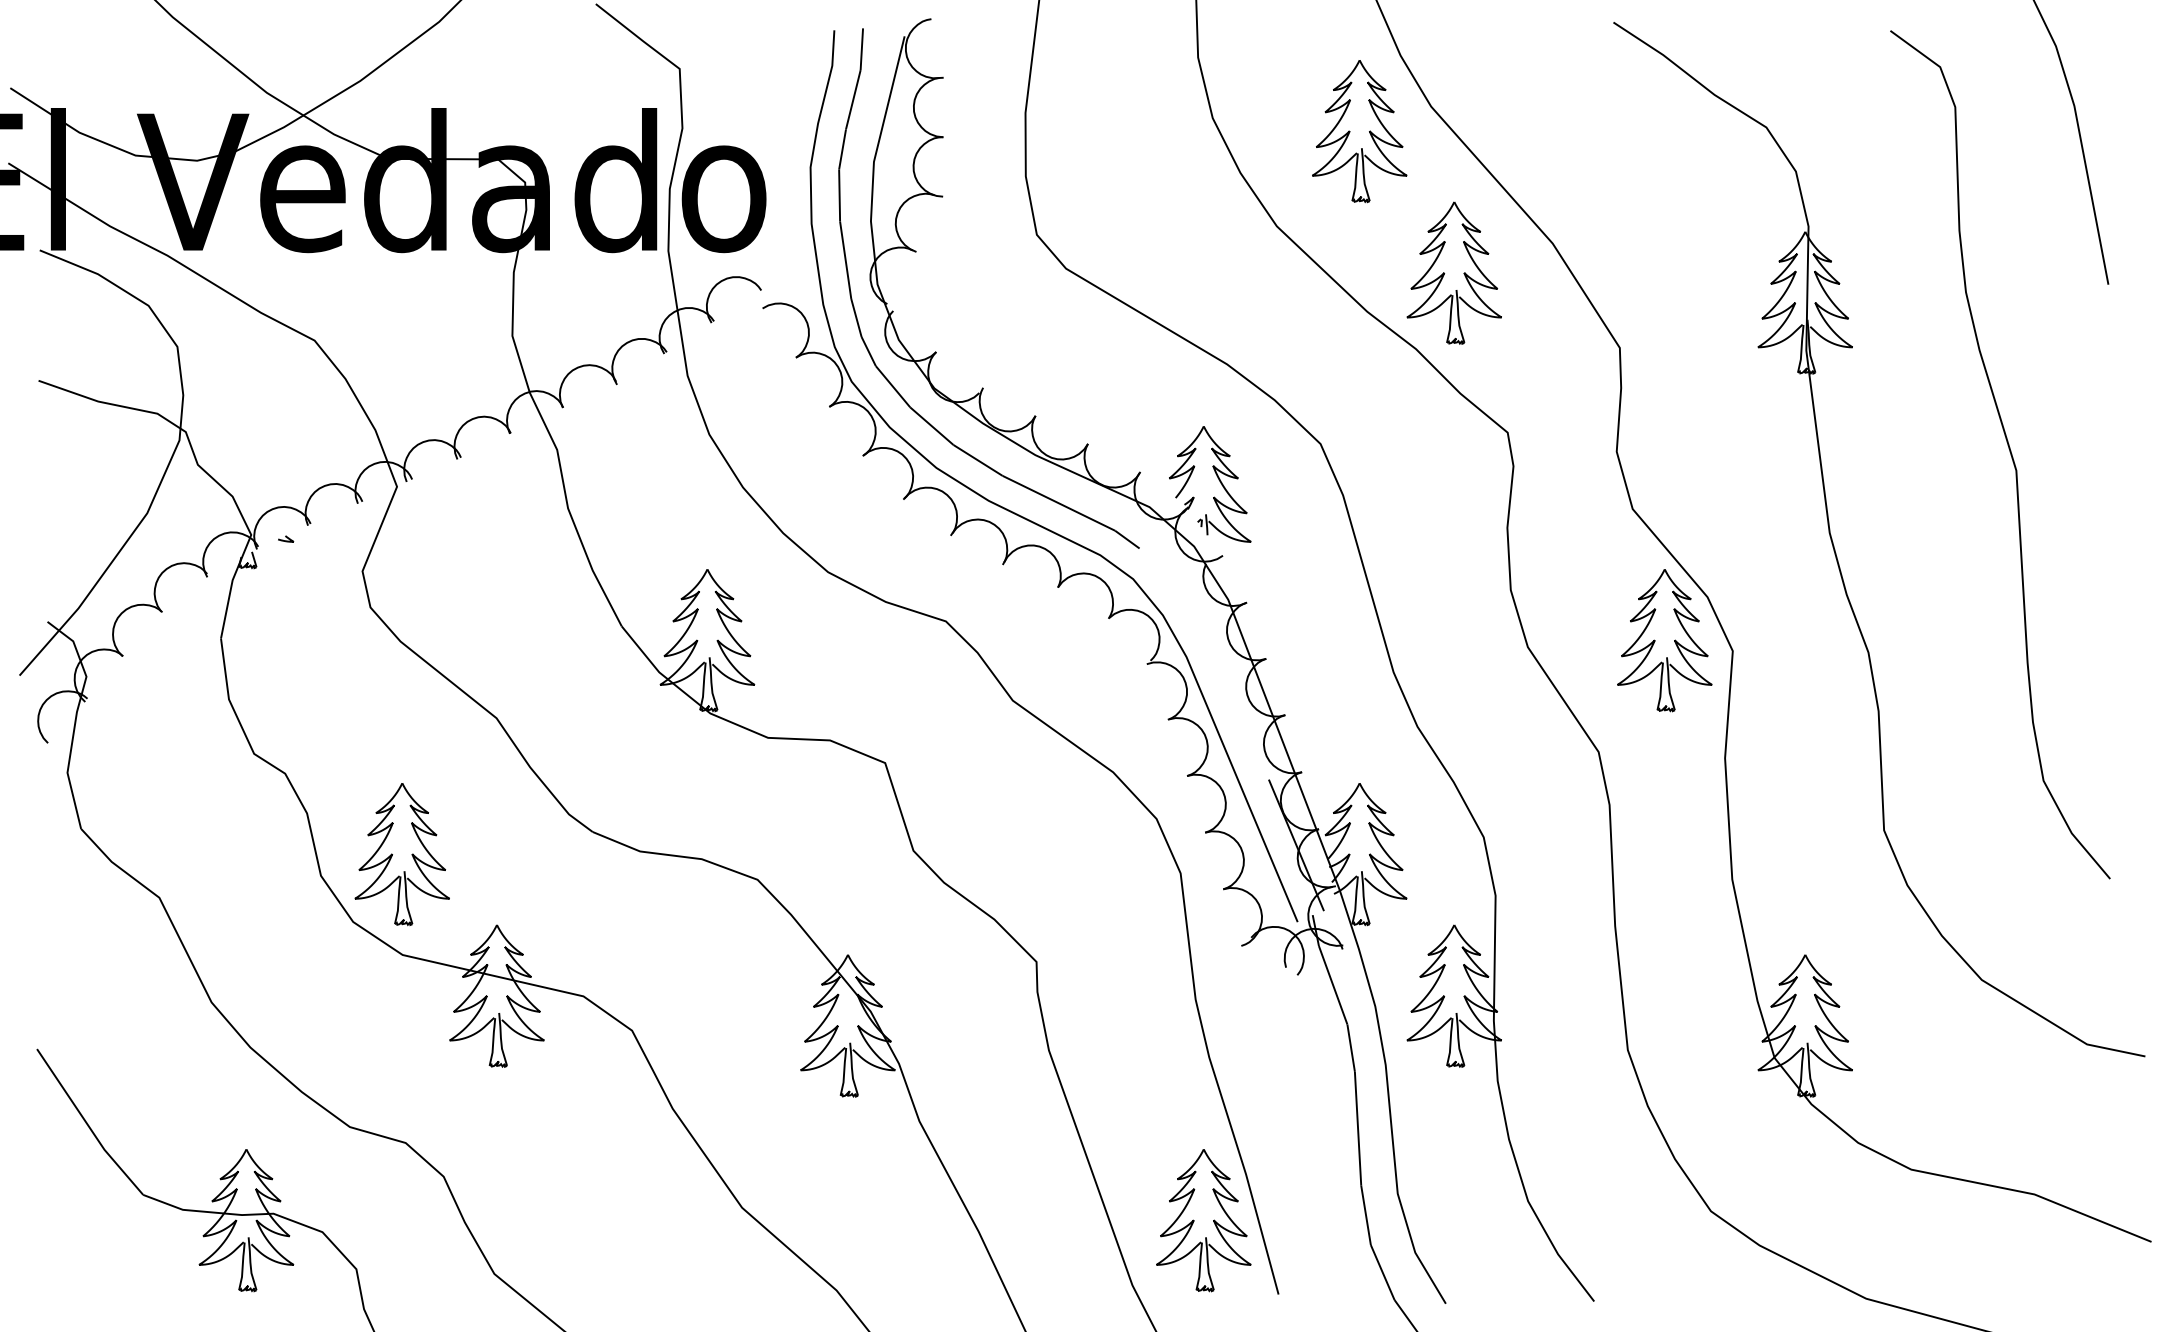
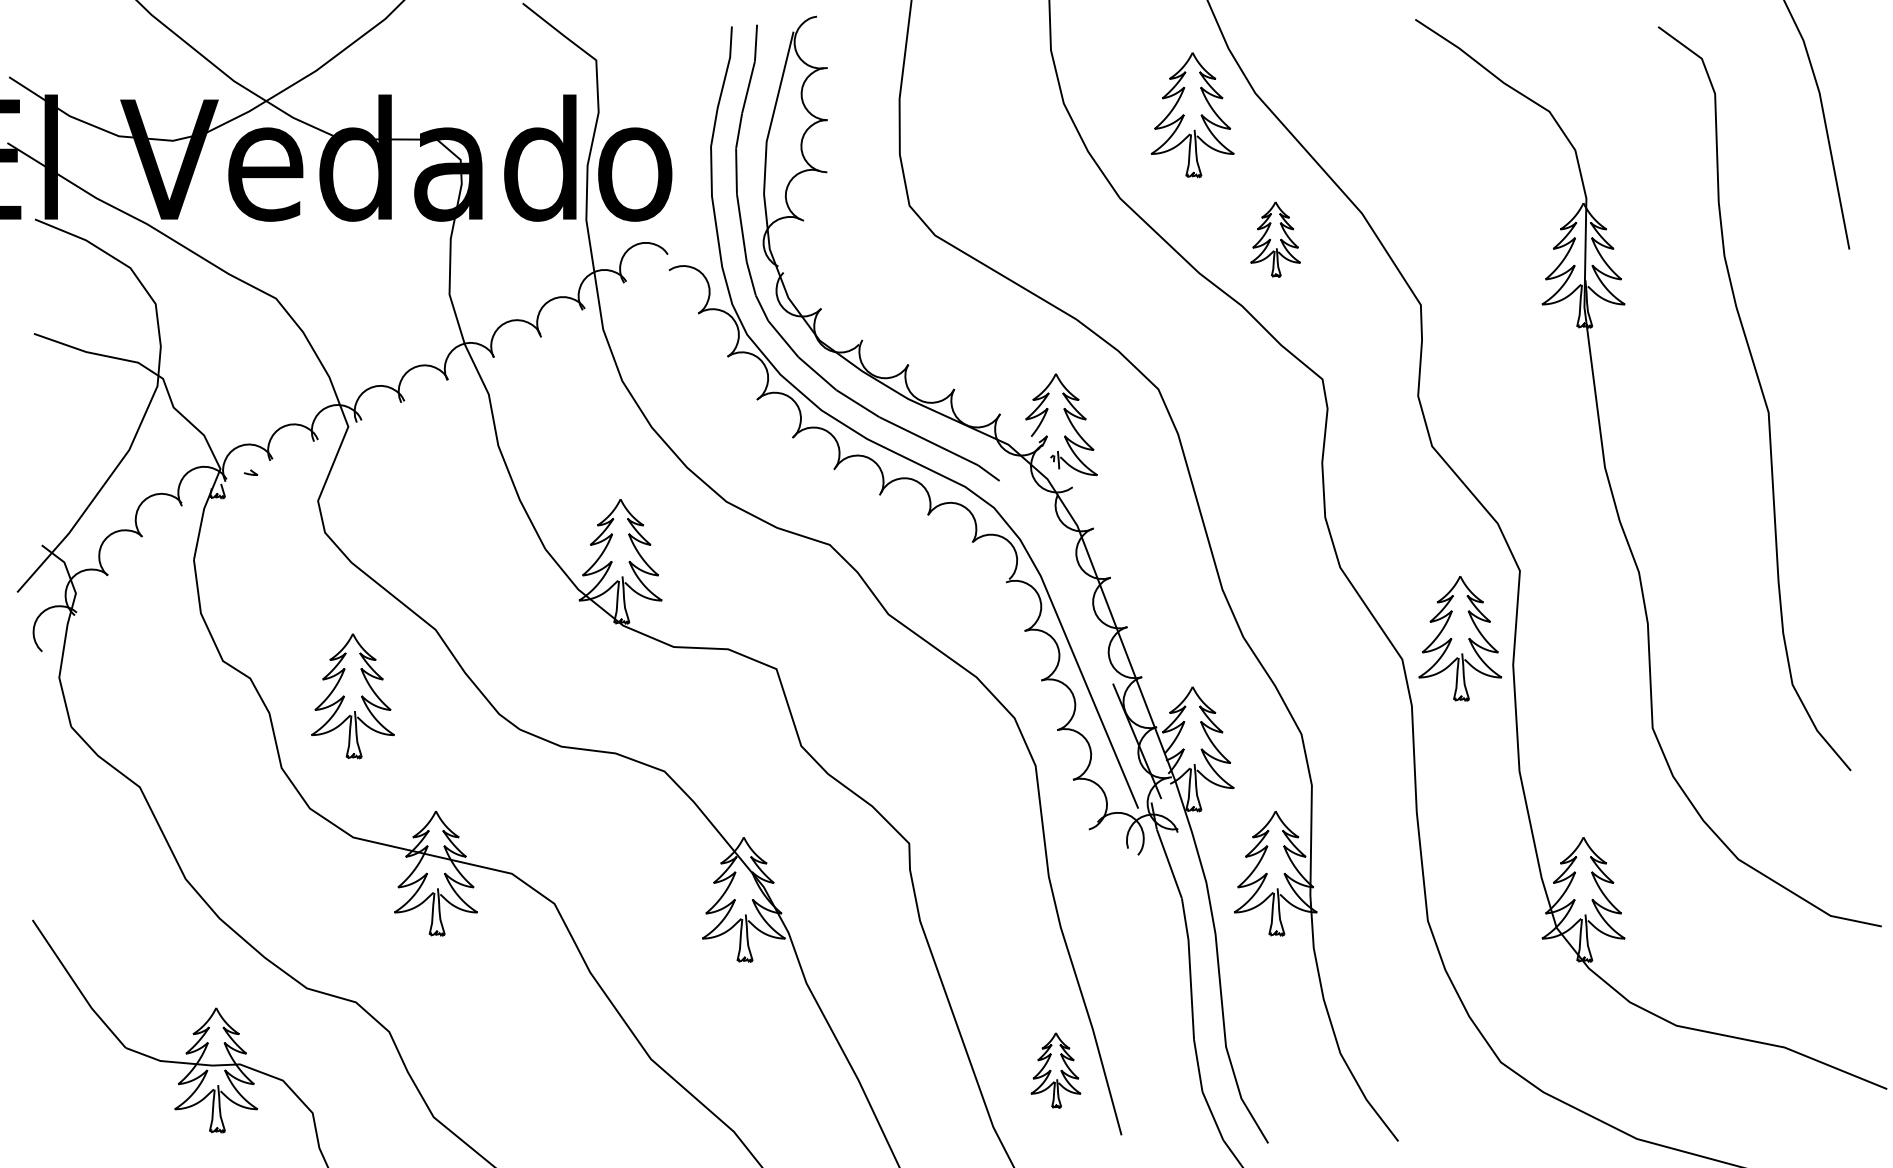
part: (1454, 273) -> (1275, 239), size x0.6
part: (1665, 640) -> (1460, 638), moved
part: (401, 854) -> (352, 696), moved
part: (1203, 1220) -> (1055, 1070), size x0.6

